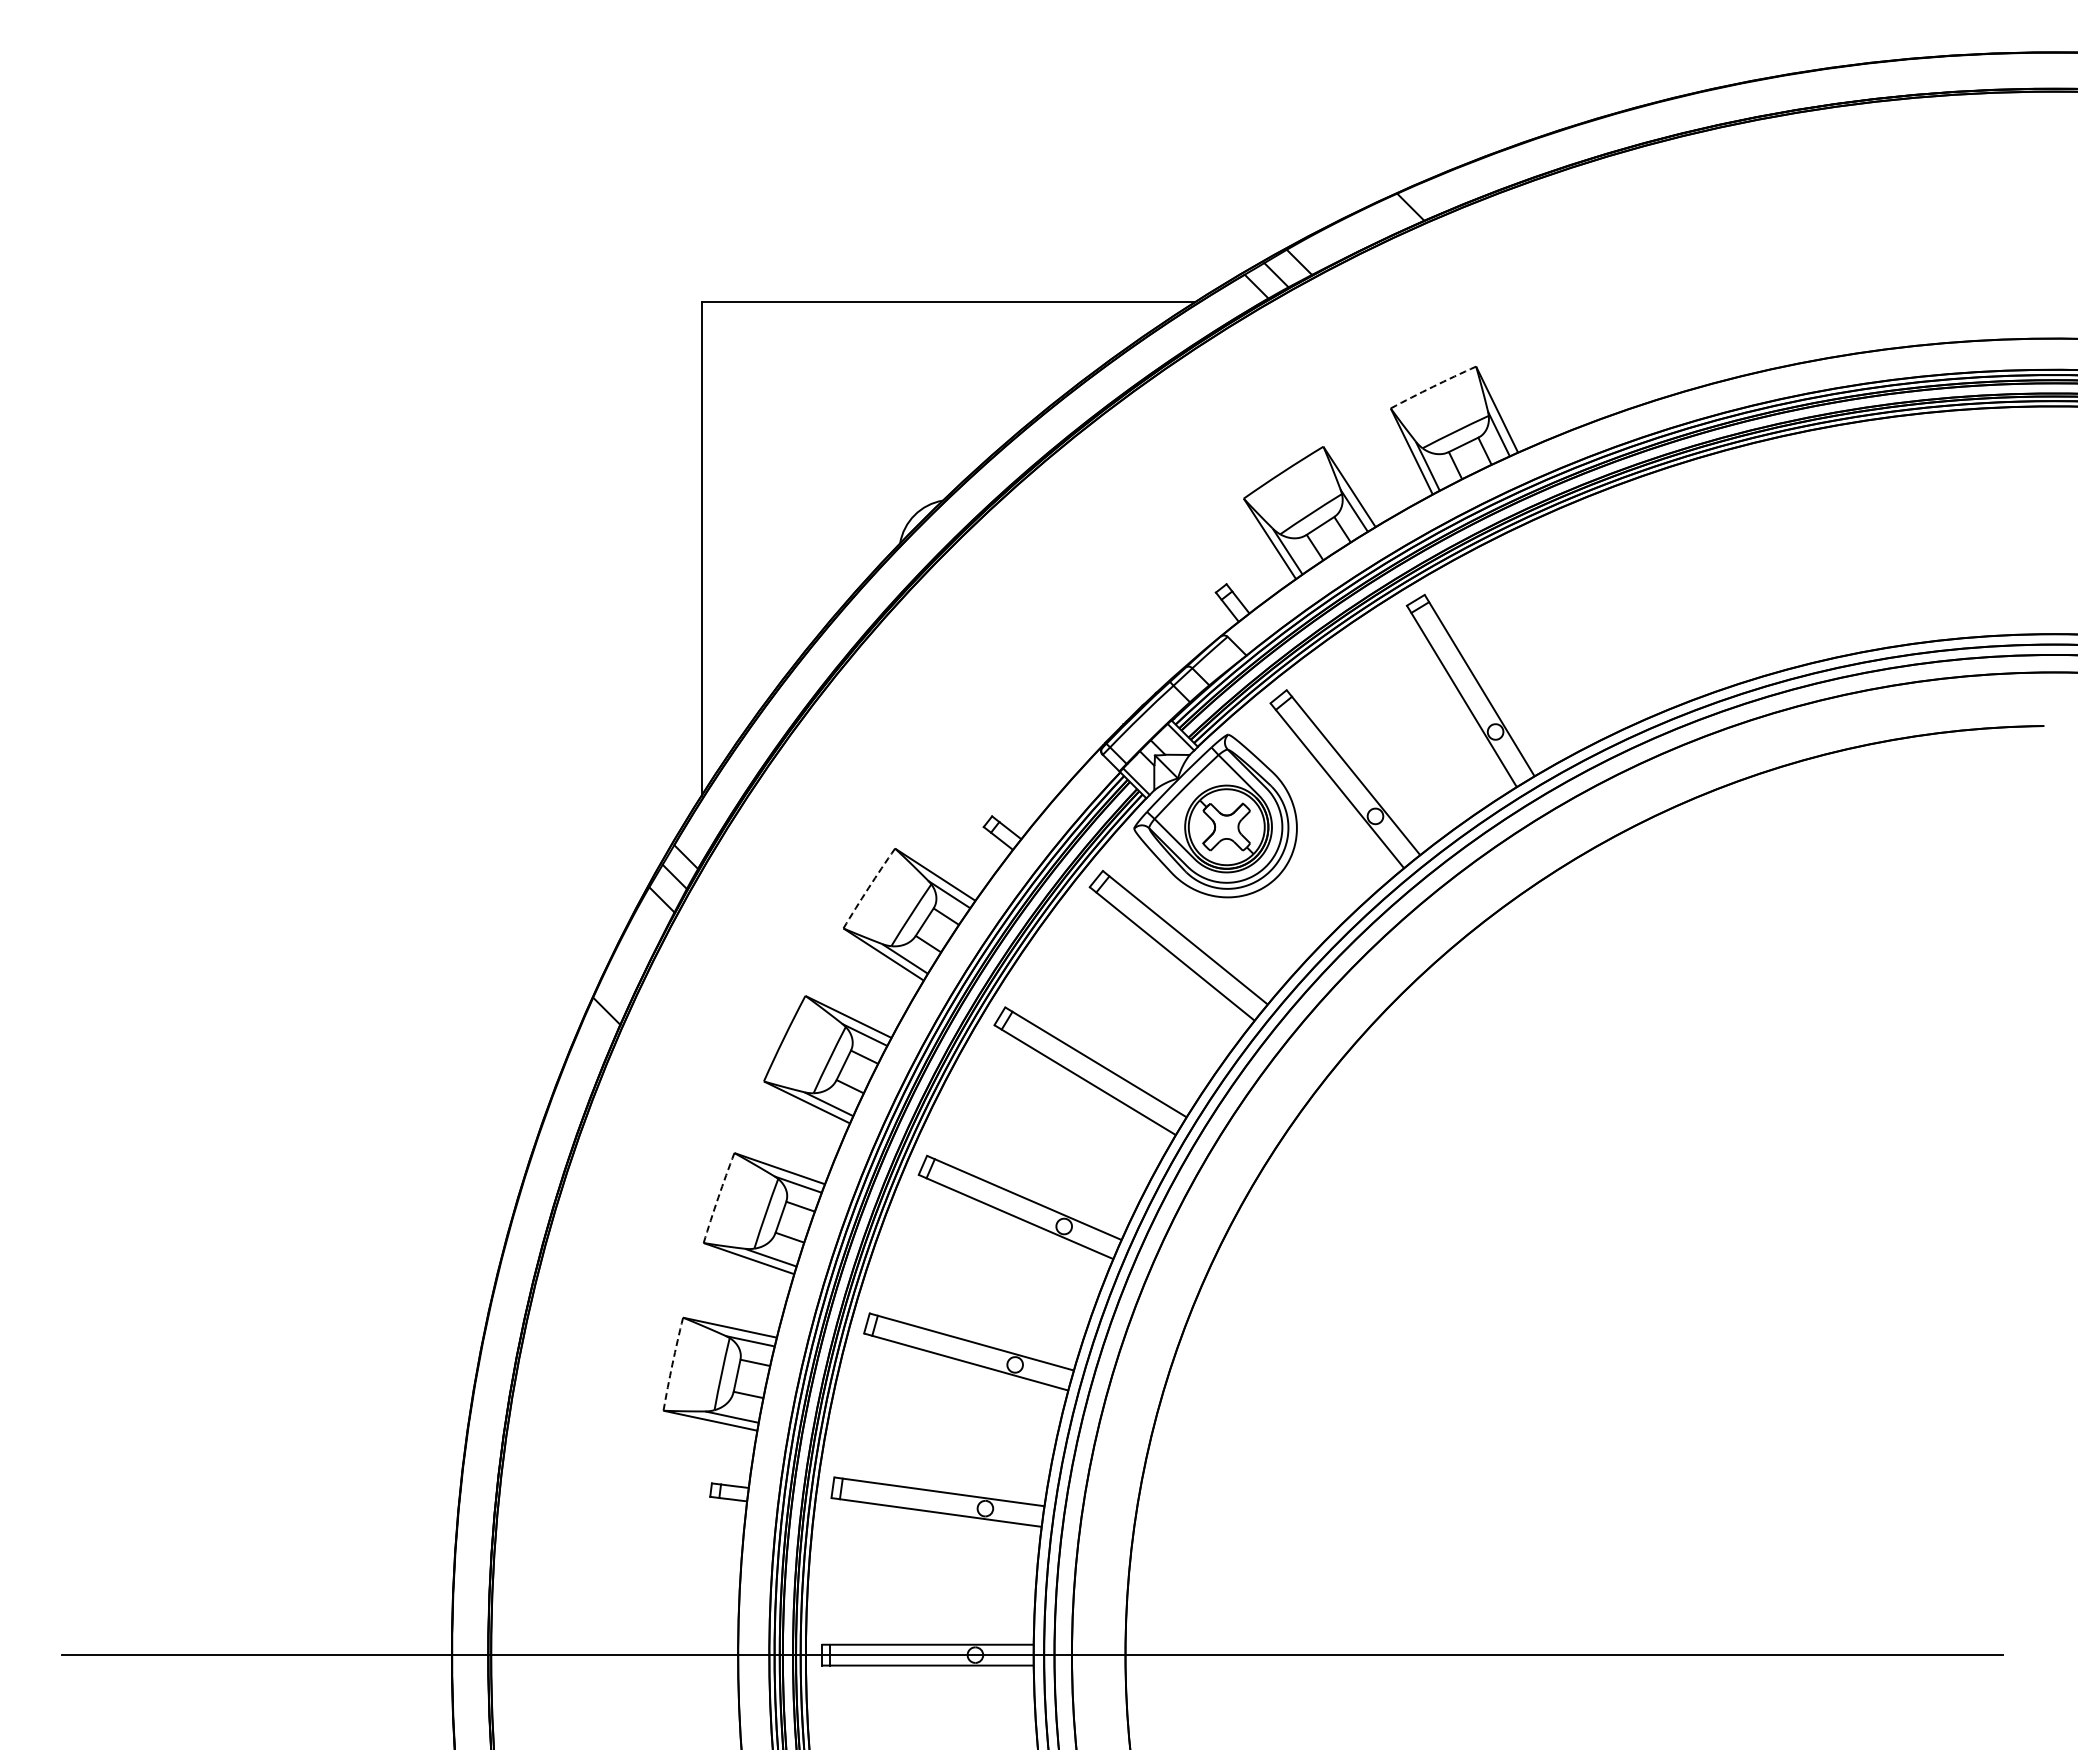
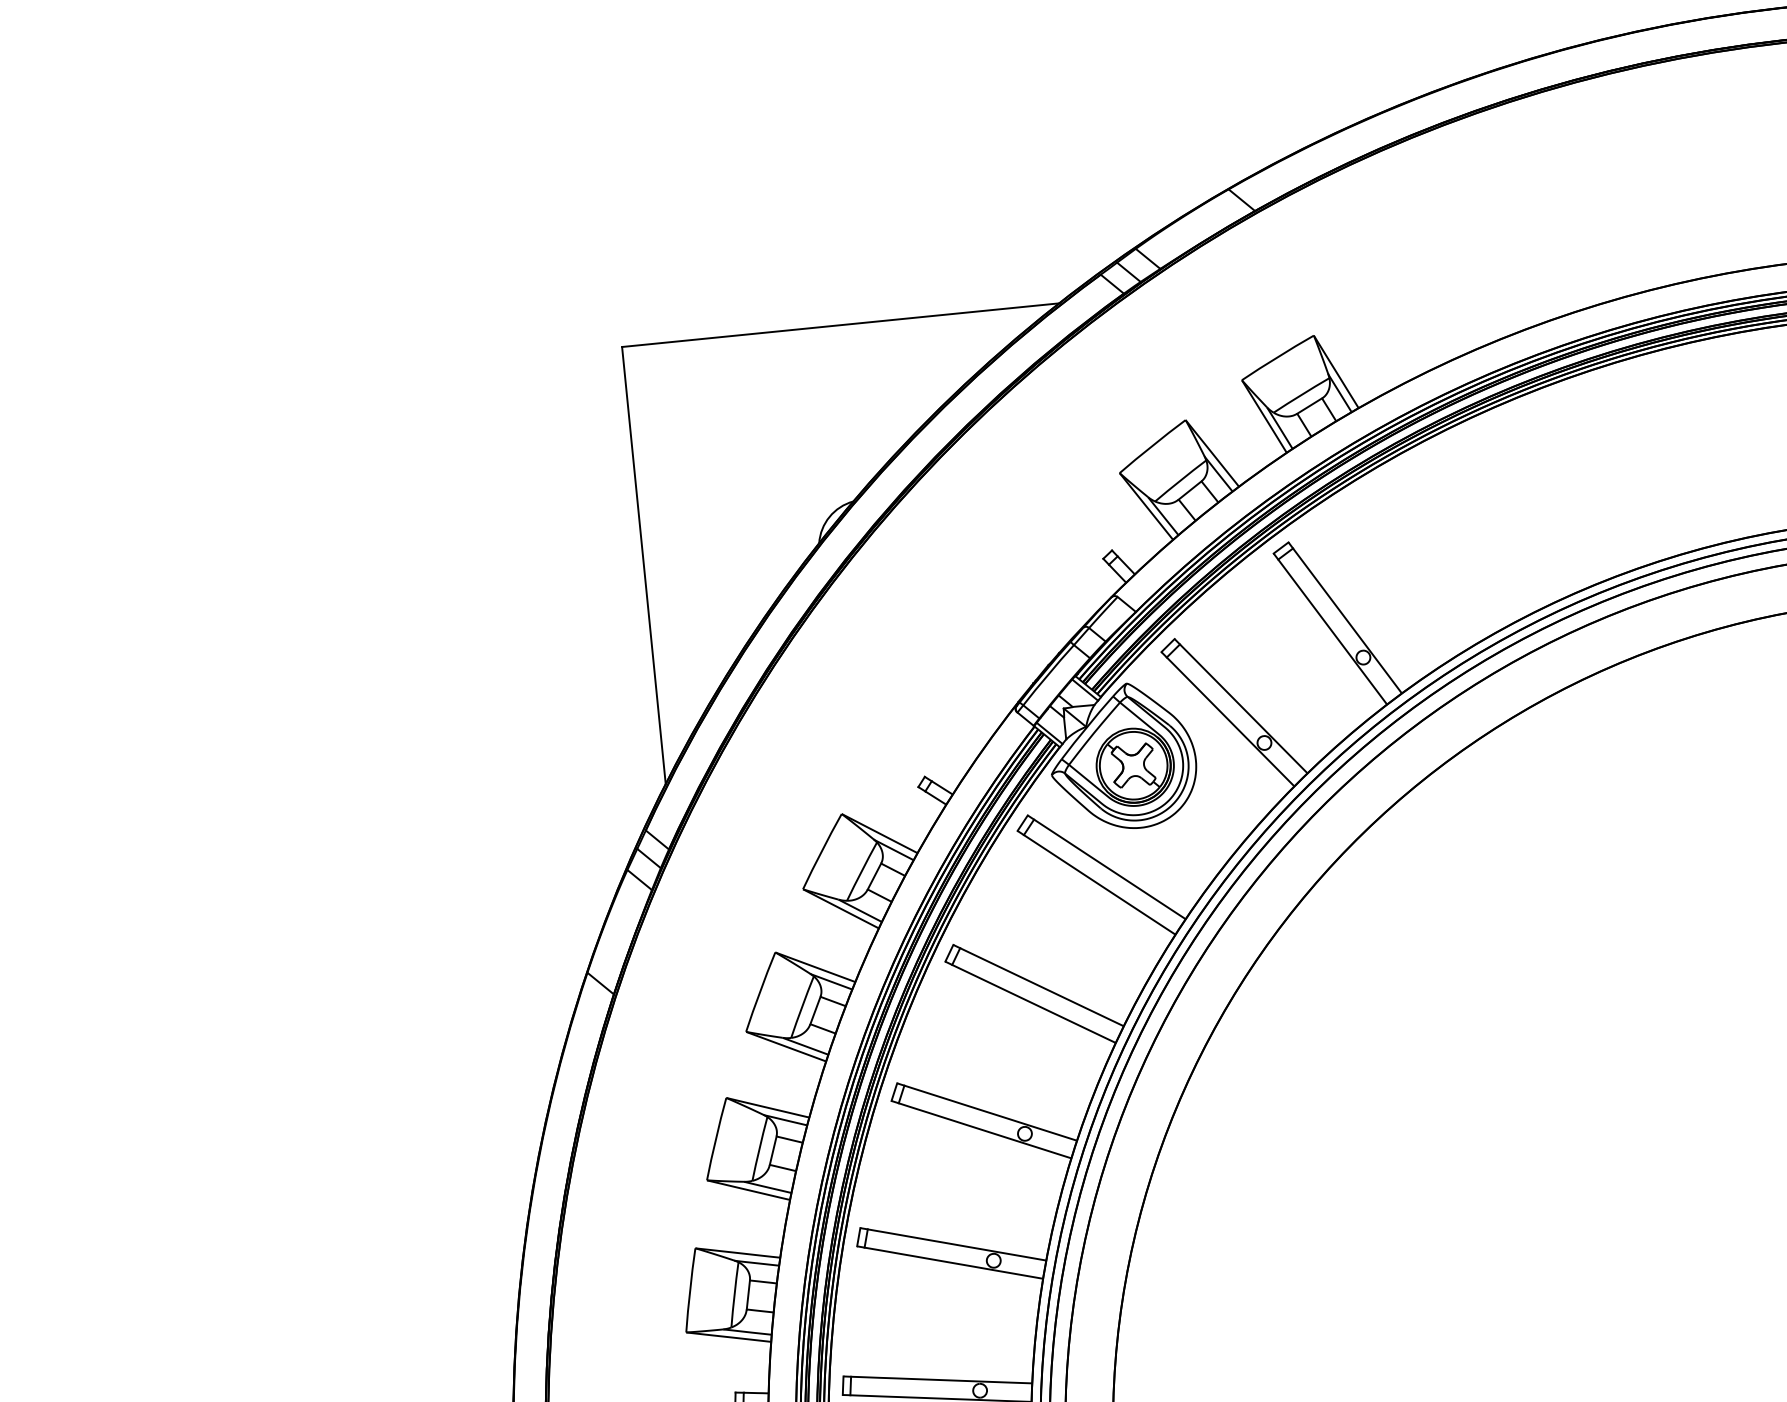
arc: (1433, 386) -> (1277, 357), dashed -> solid
arc: (868, 888) -> (821, 851), dashed -> solid
arc: (718, 1197) -> (716, 1138), dashed -> solid
arc: (672, 1364) -> (690, 1290), dashed -> solid

